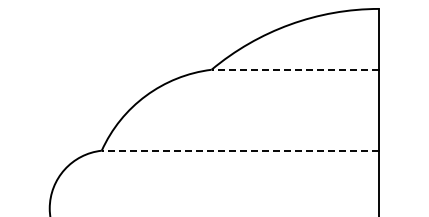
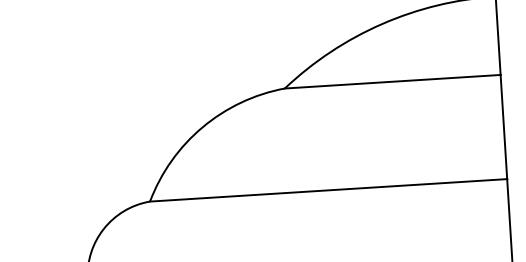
line: (295, 69) -> (392, 81), dashed -> solid
line: (240, 150) -> (328, 190), dashed -> solid

